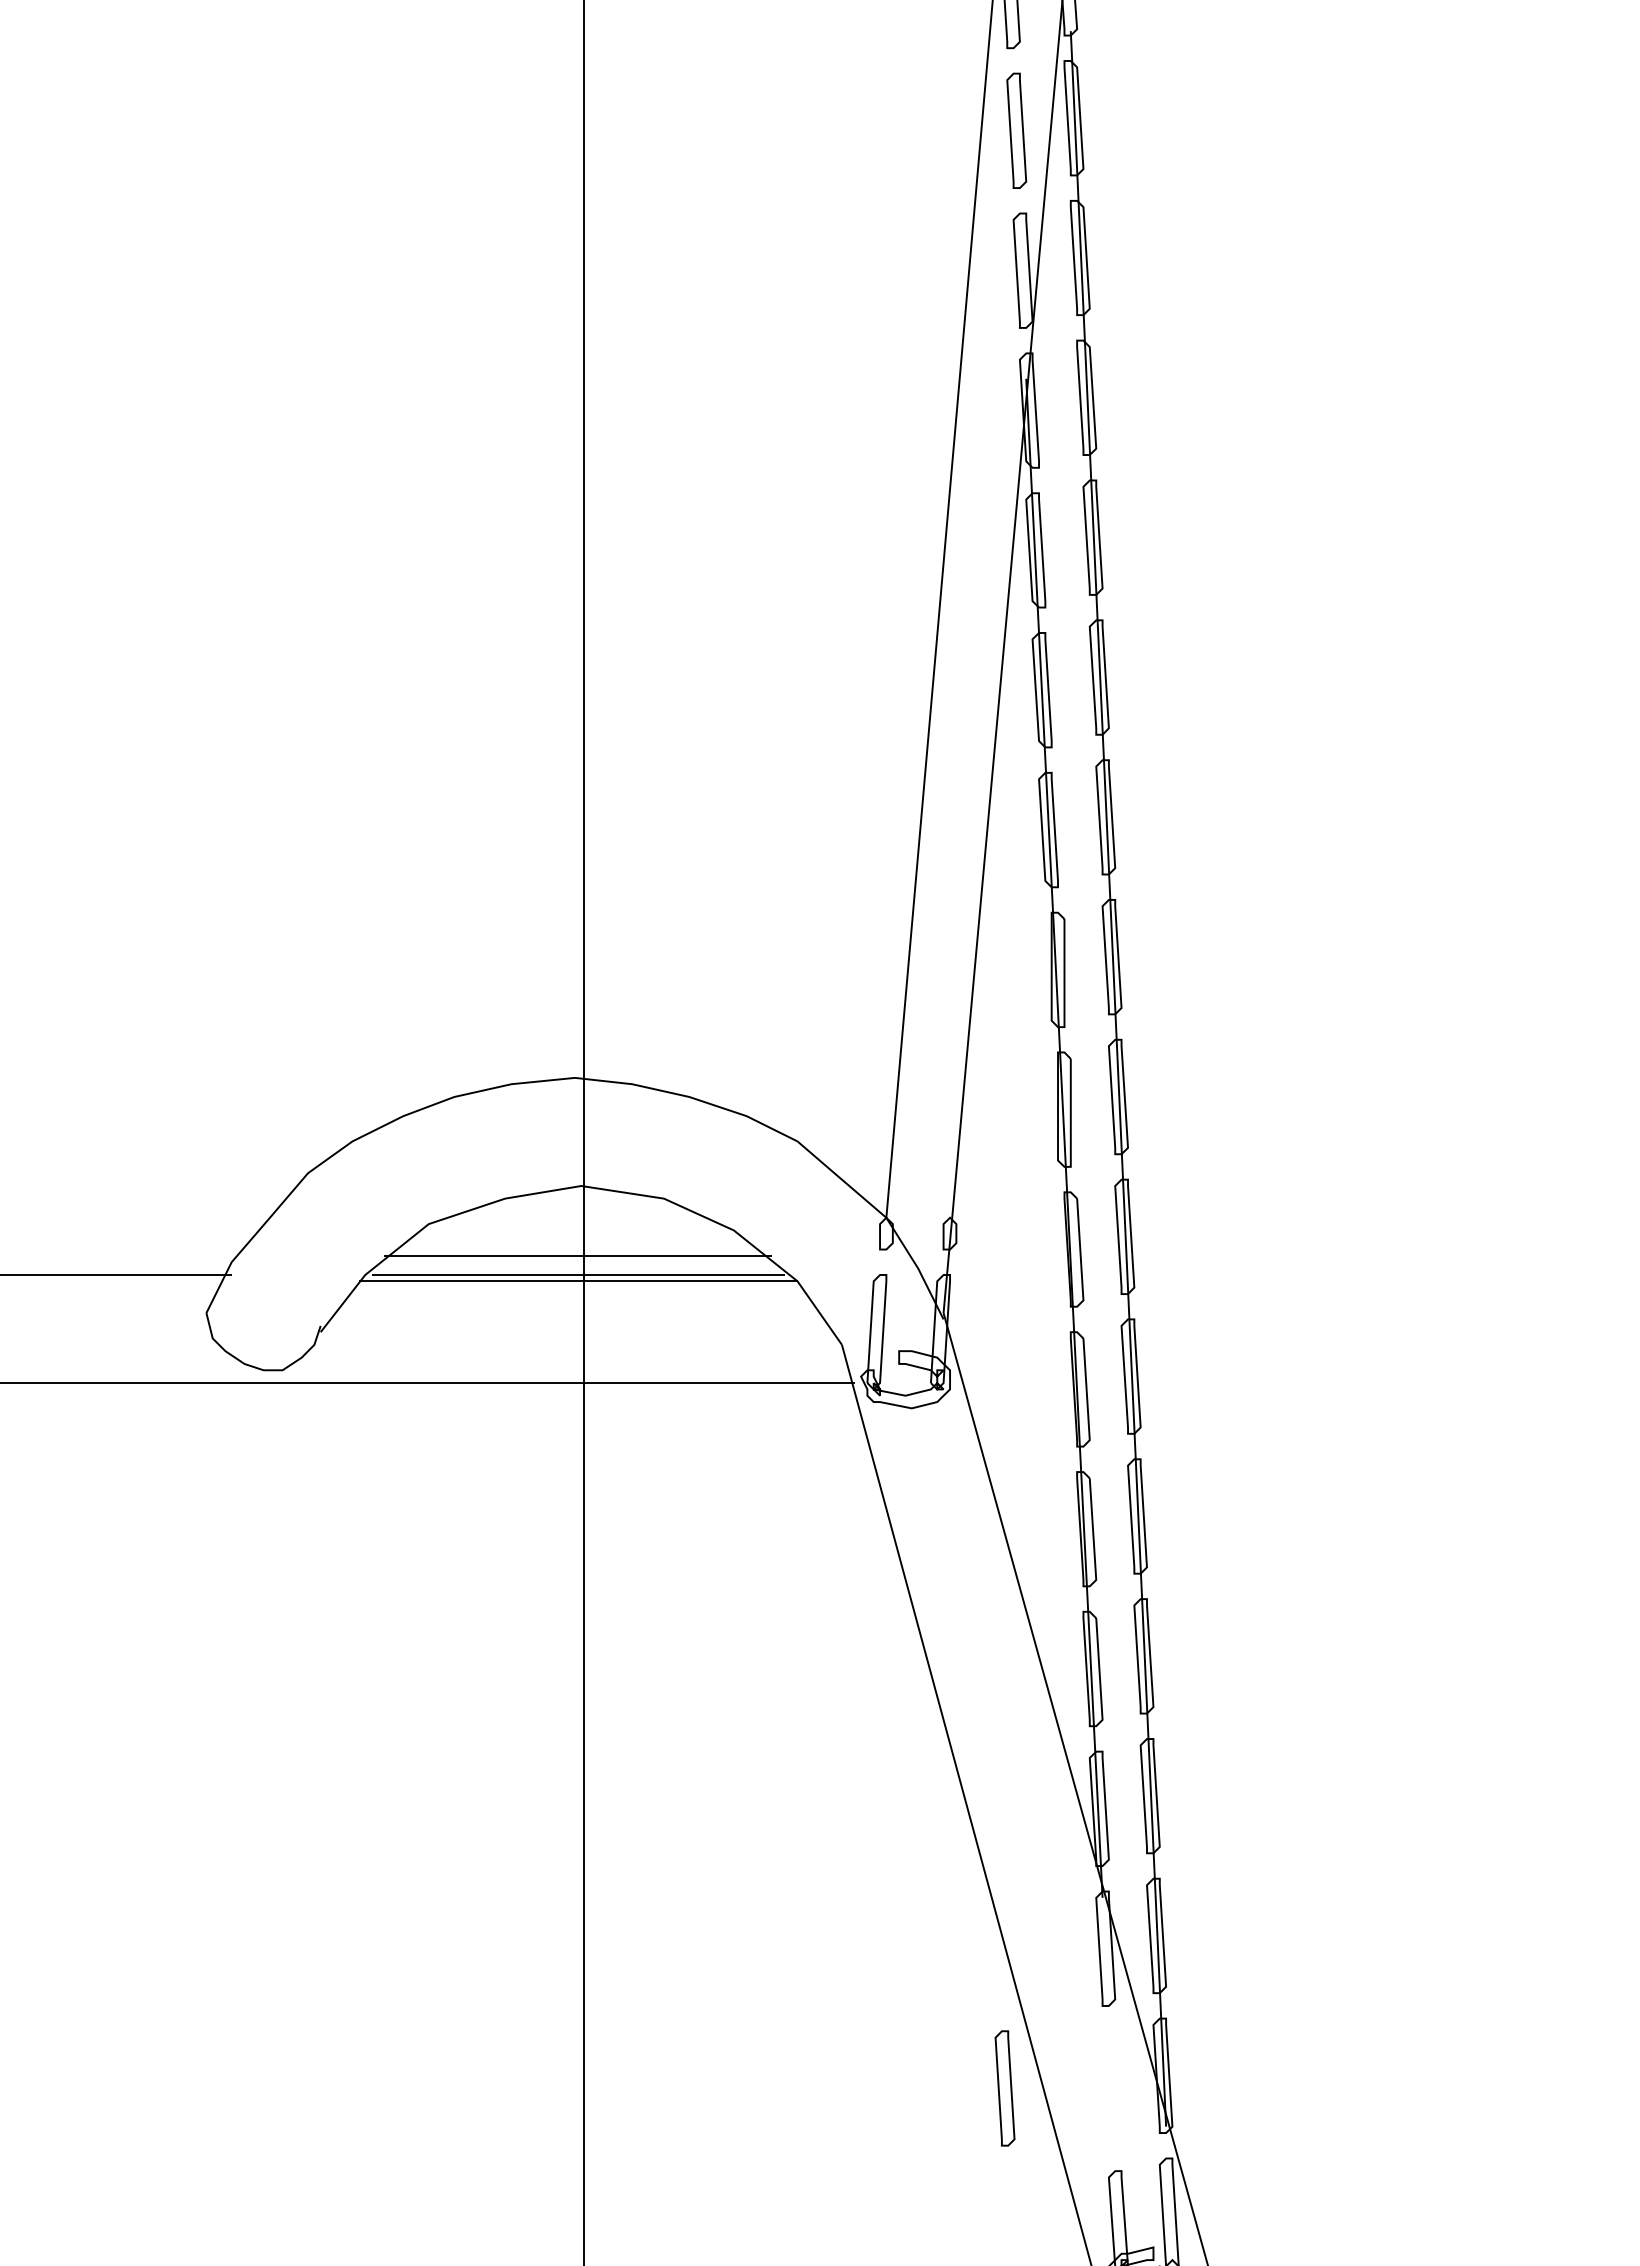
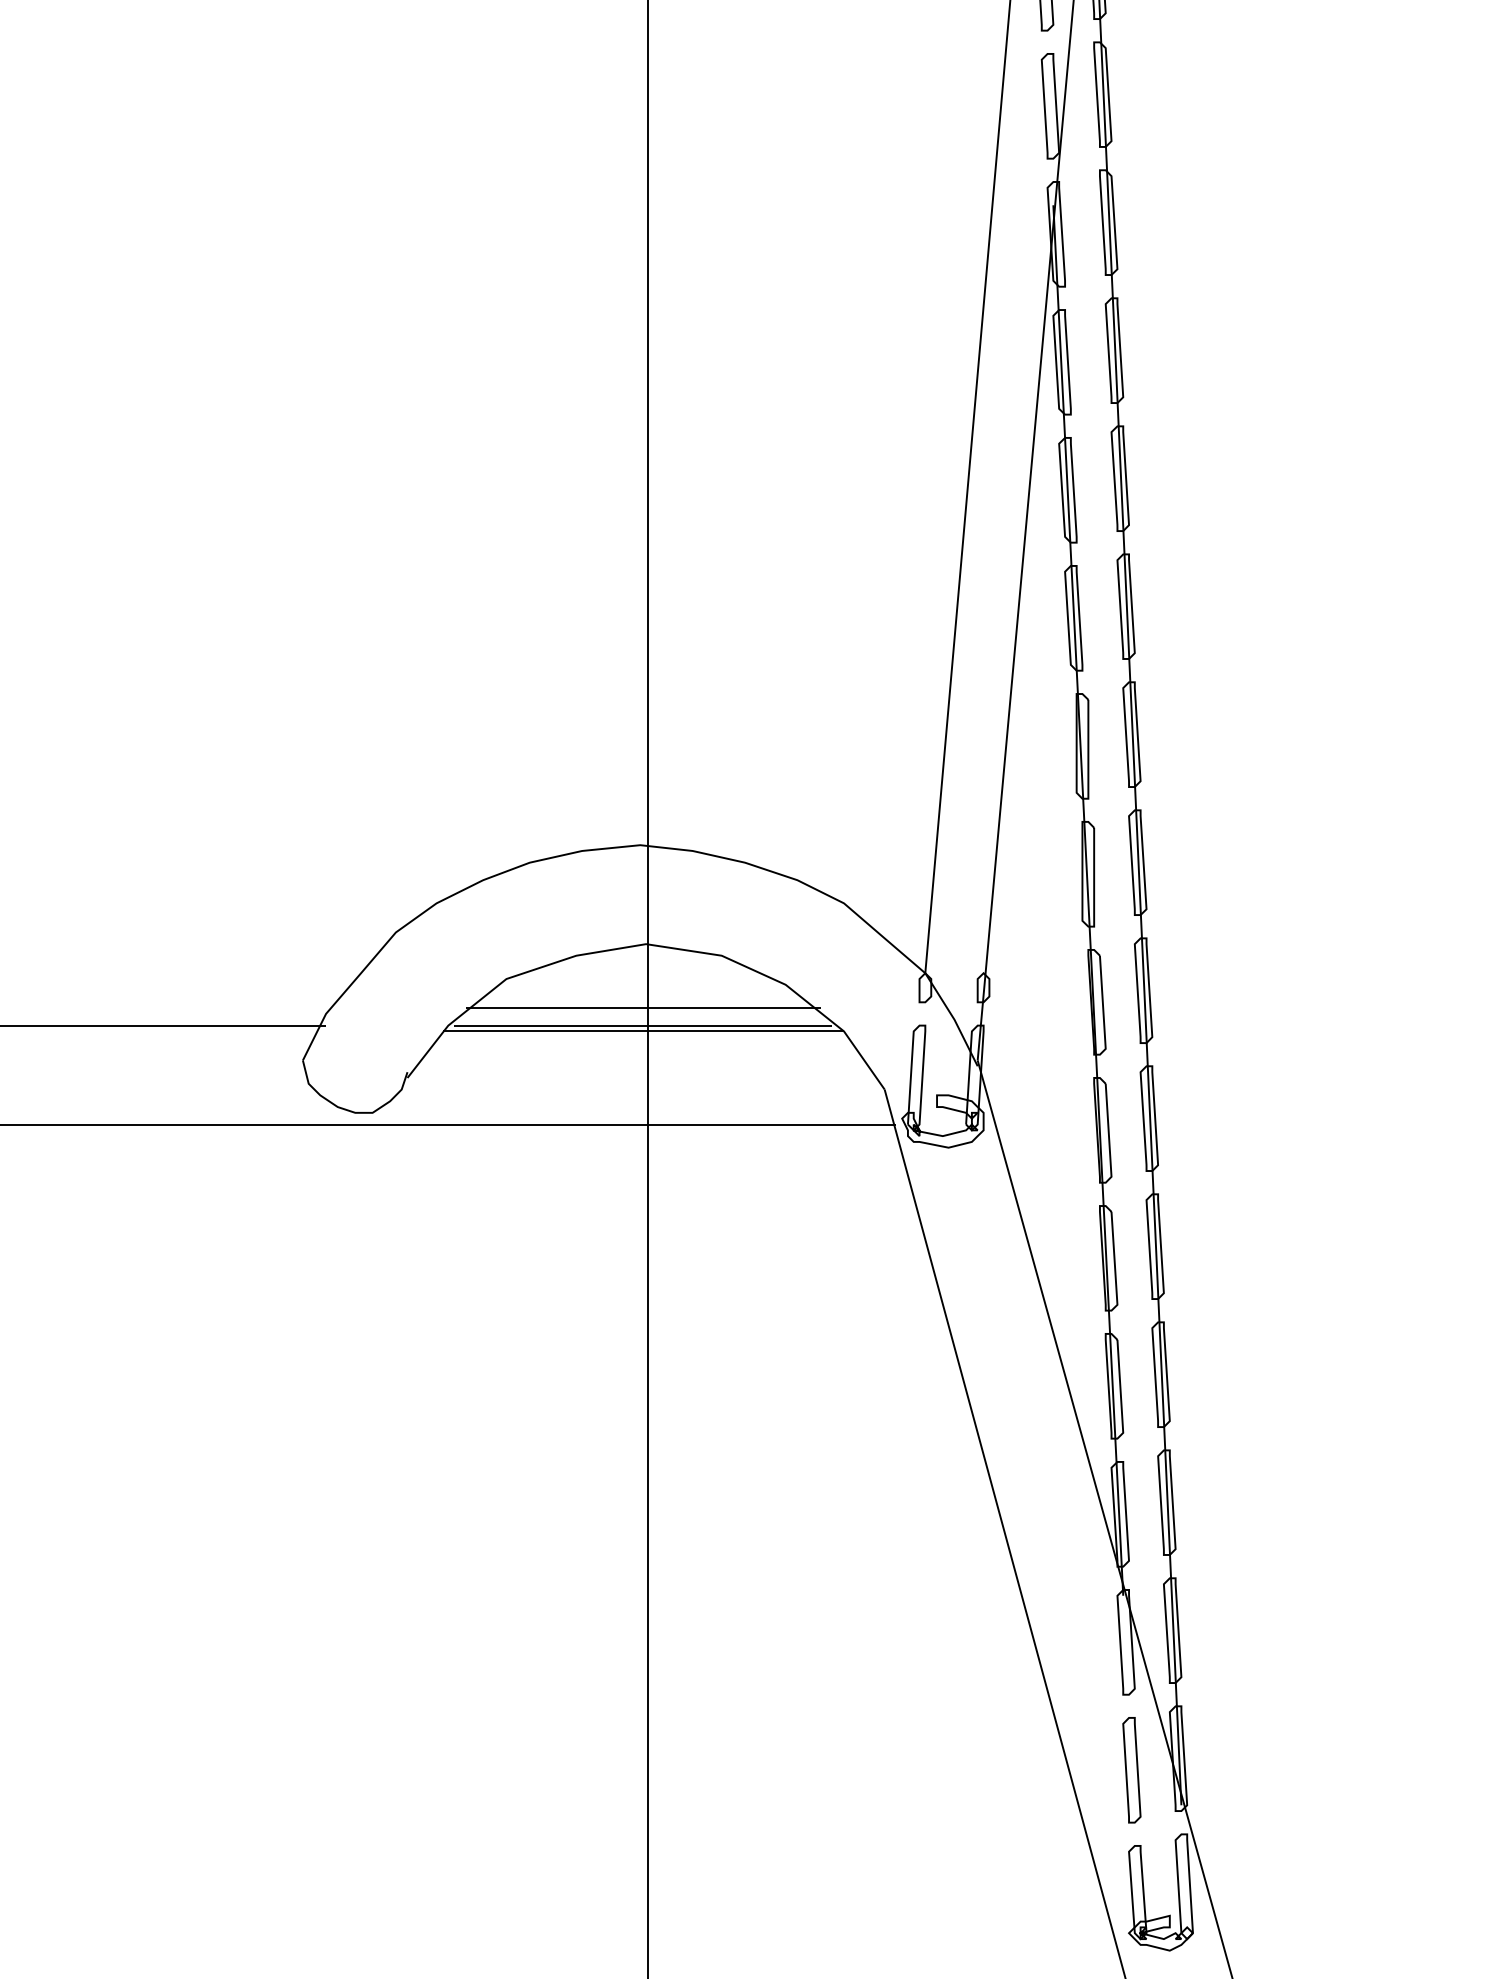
part: (1004, 2088) -> (1131, 1770), moved

